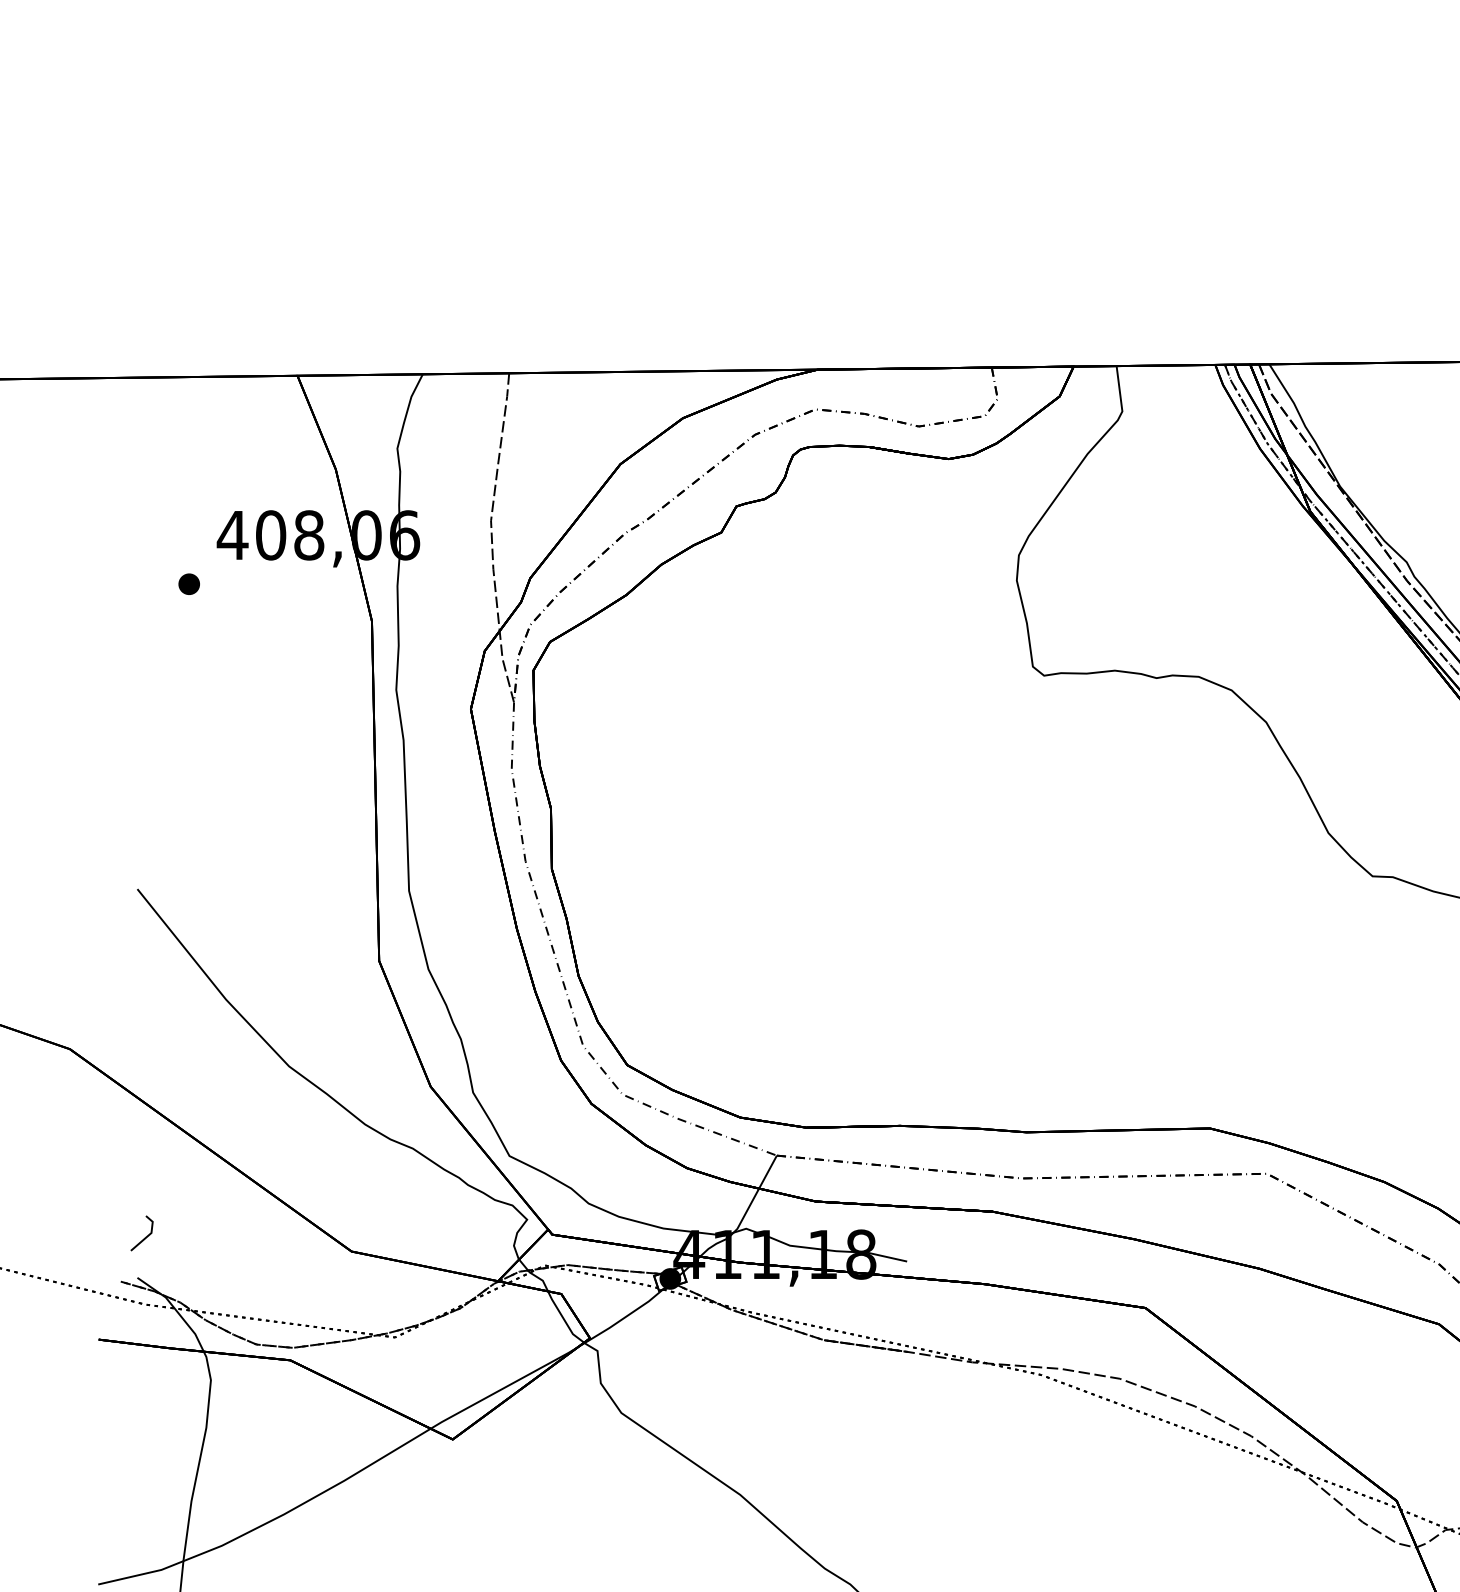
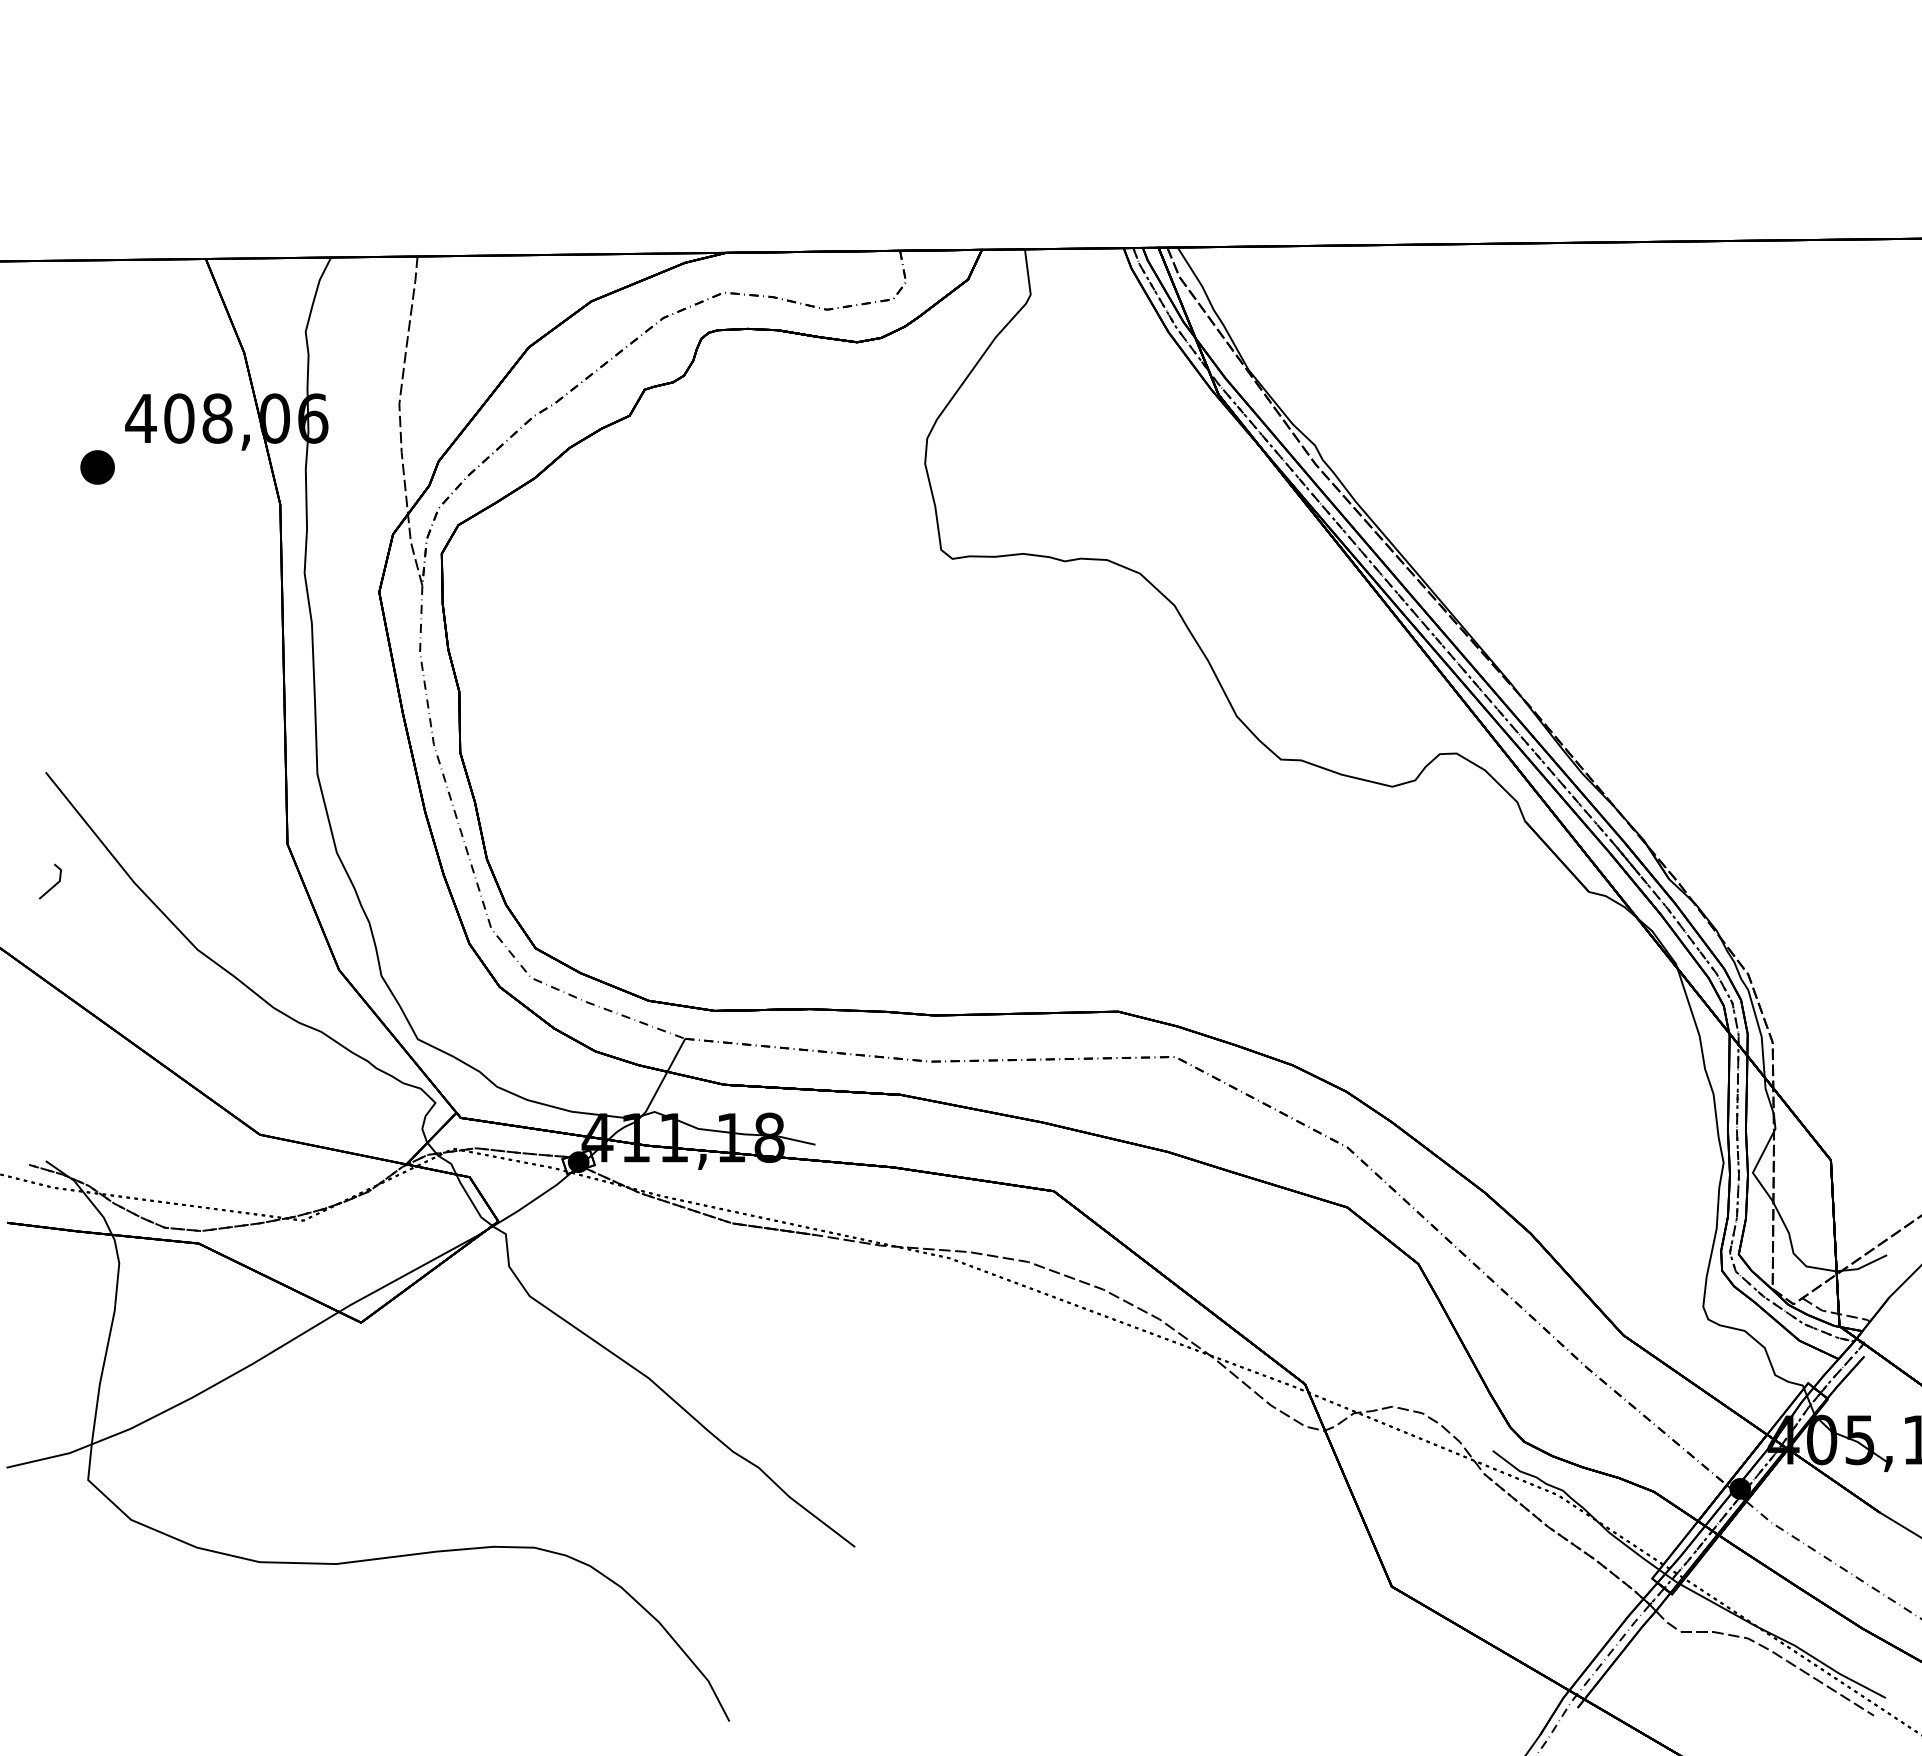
part: (189, 584) -> (97, 467), size x1.6
line: (145, 1237) -> (53, 885), moved

